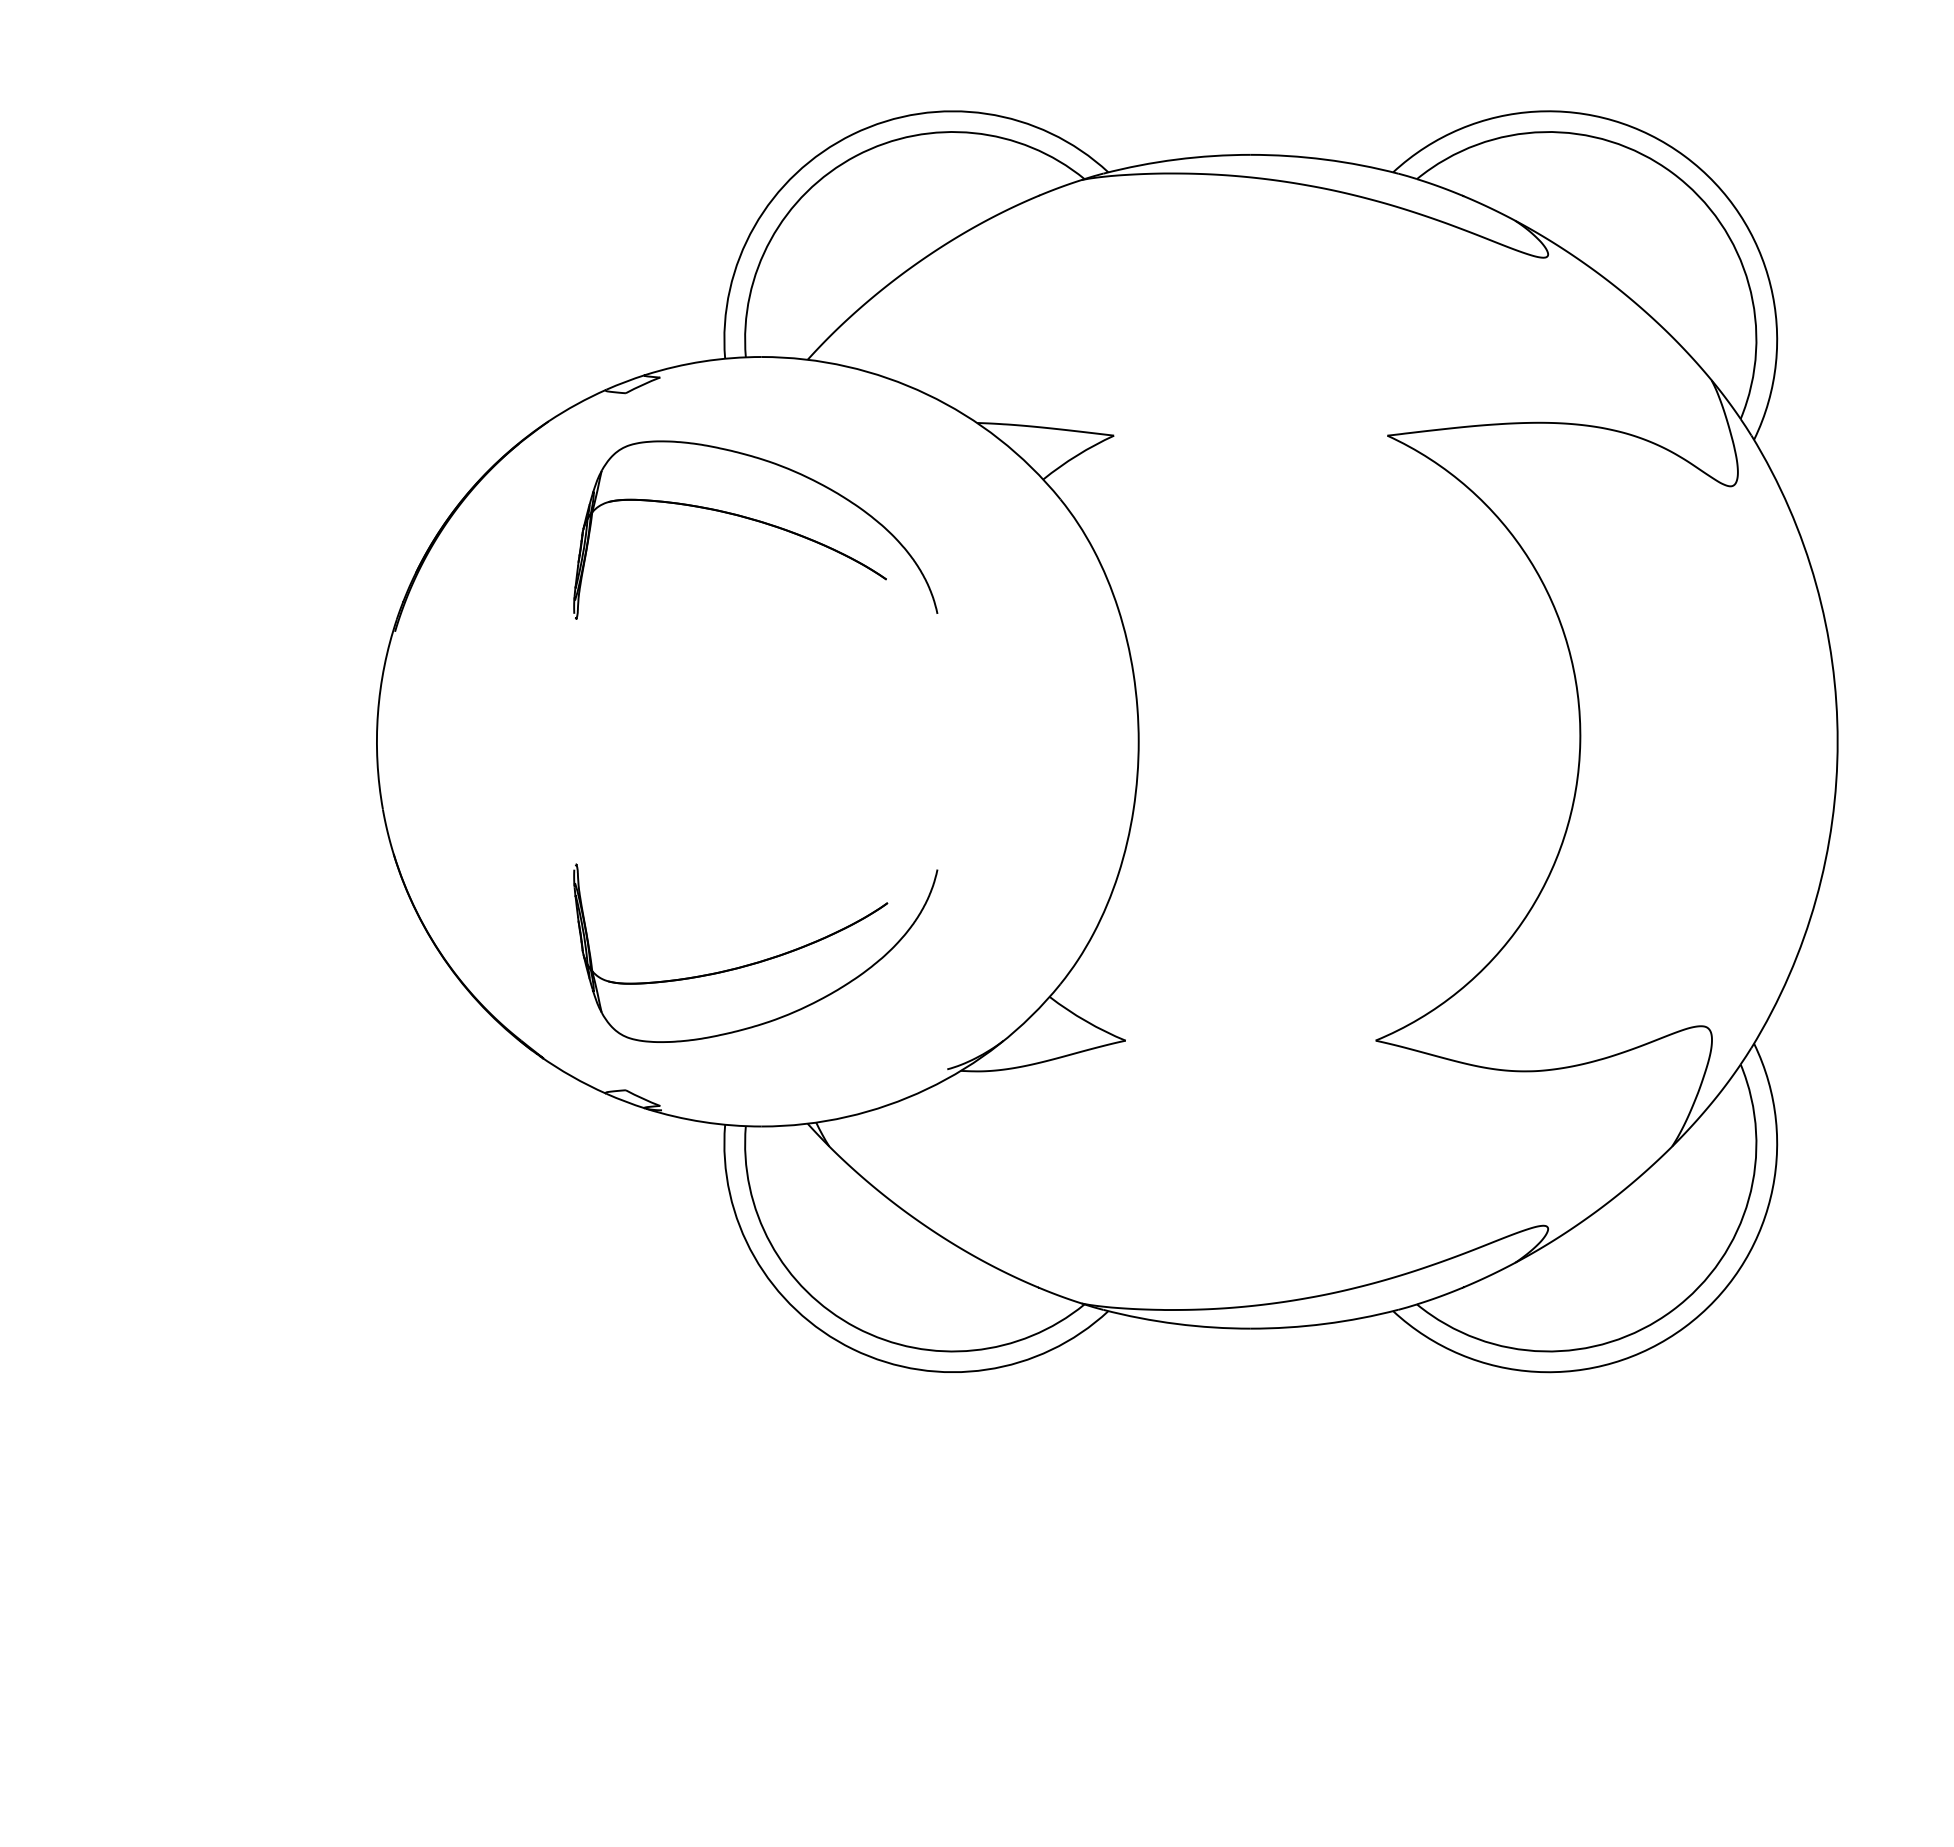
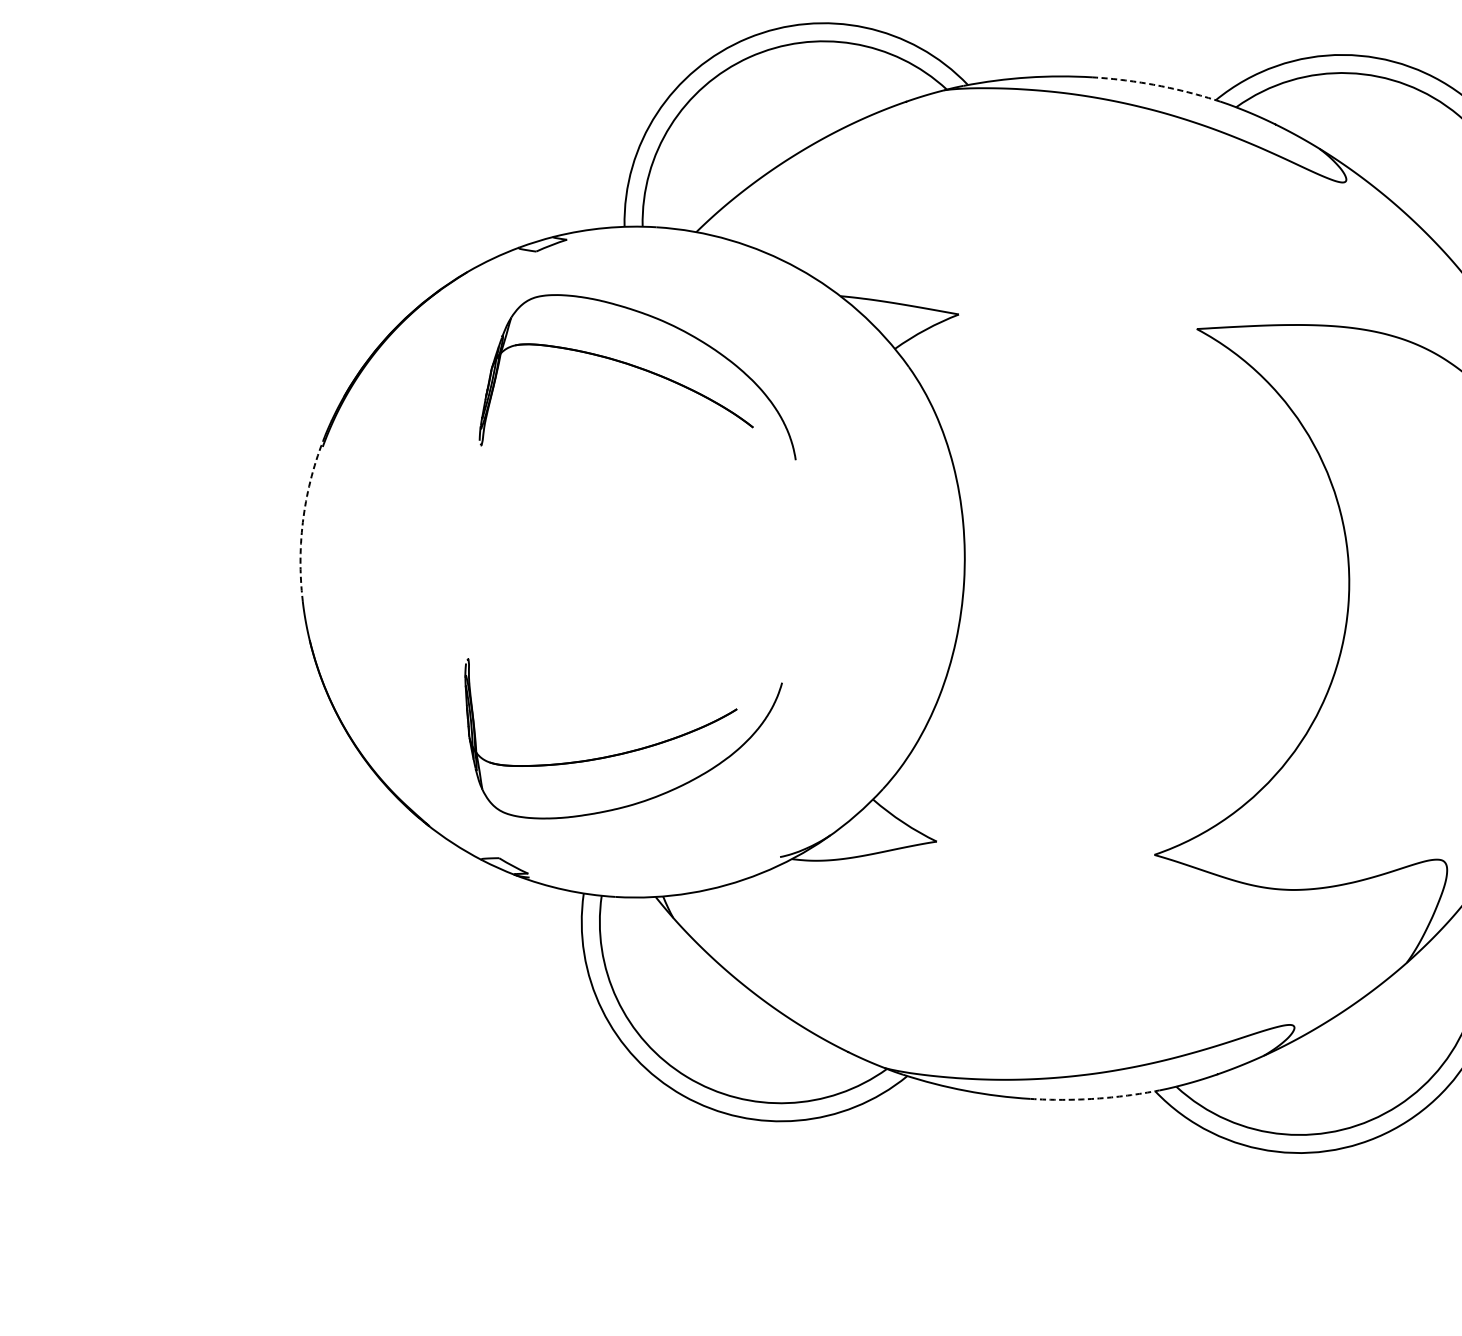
arc: (1325, 159) -> (1157, 85), solid -> dashed
arc: (377, 713) -> (303, 517), solid -> dashed
arc: (1325, 1323) -> (1095, 1098), solid -> dashed

